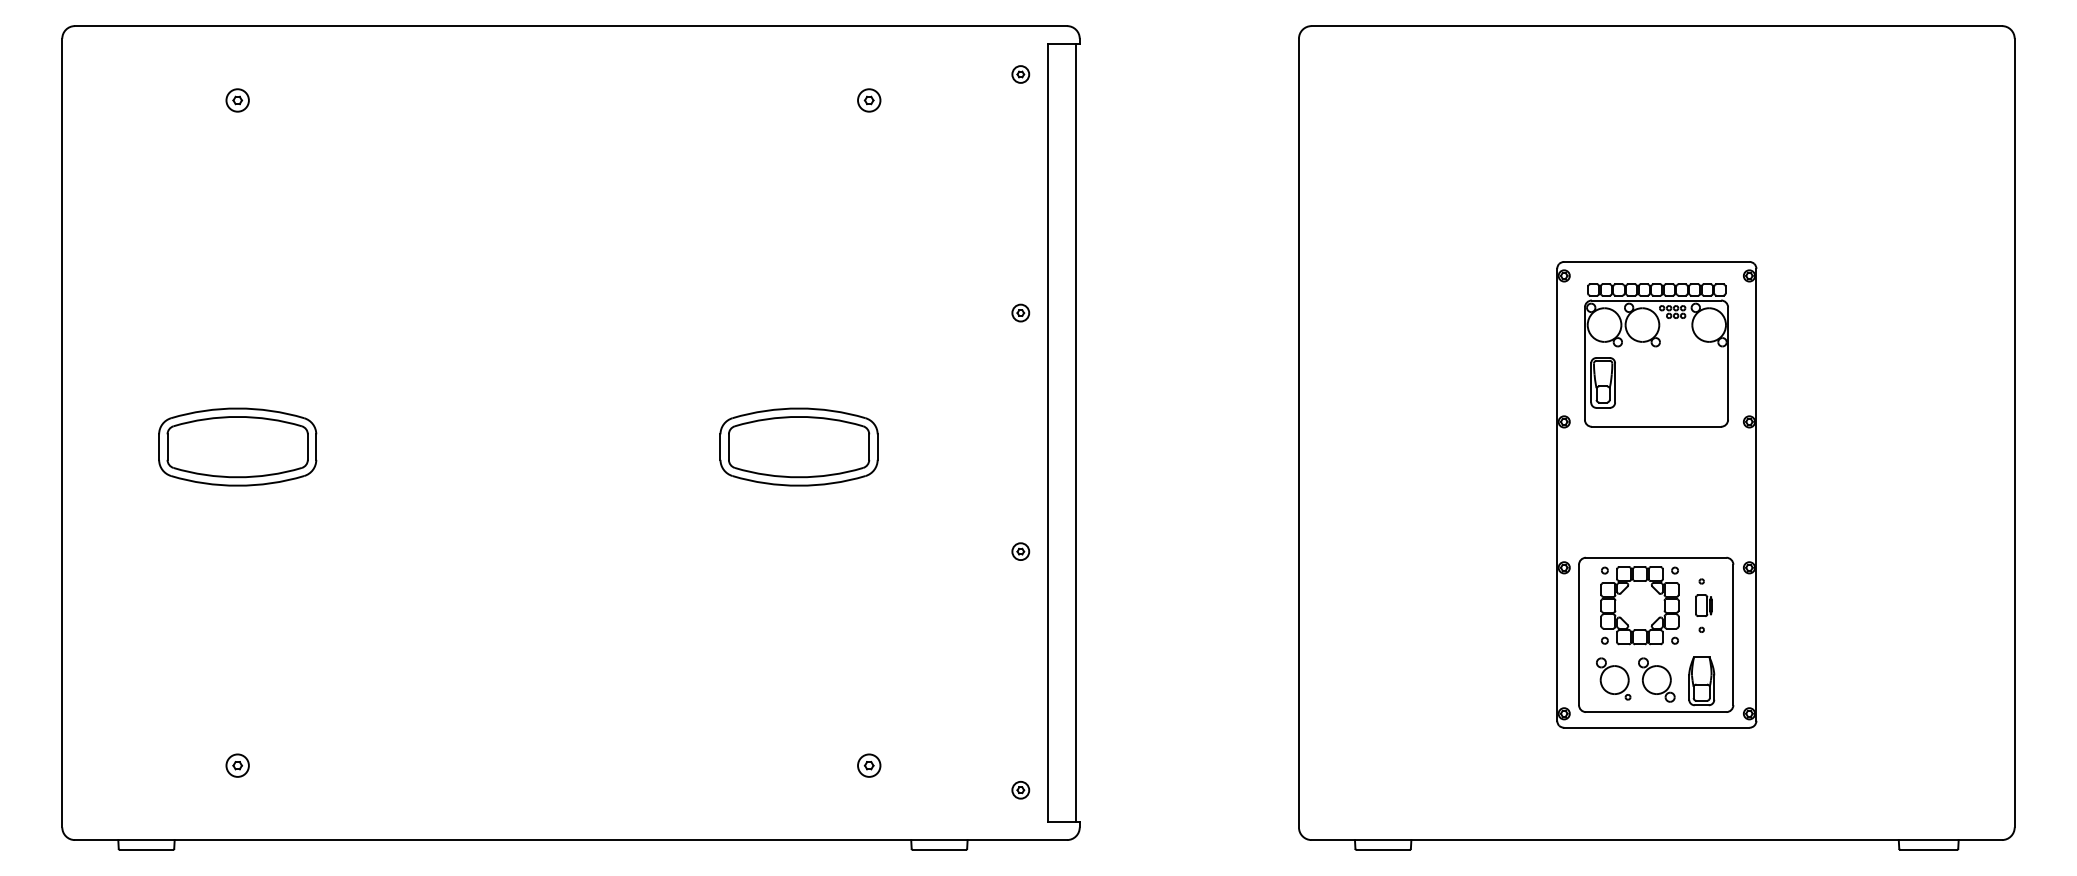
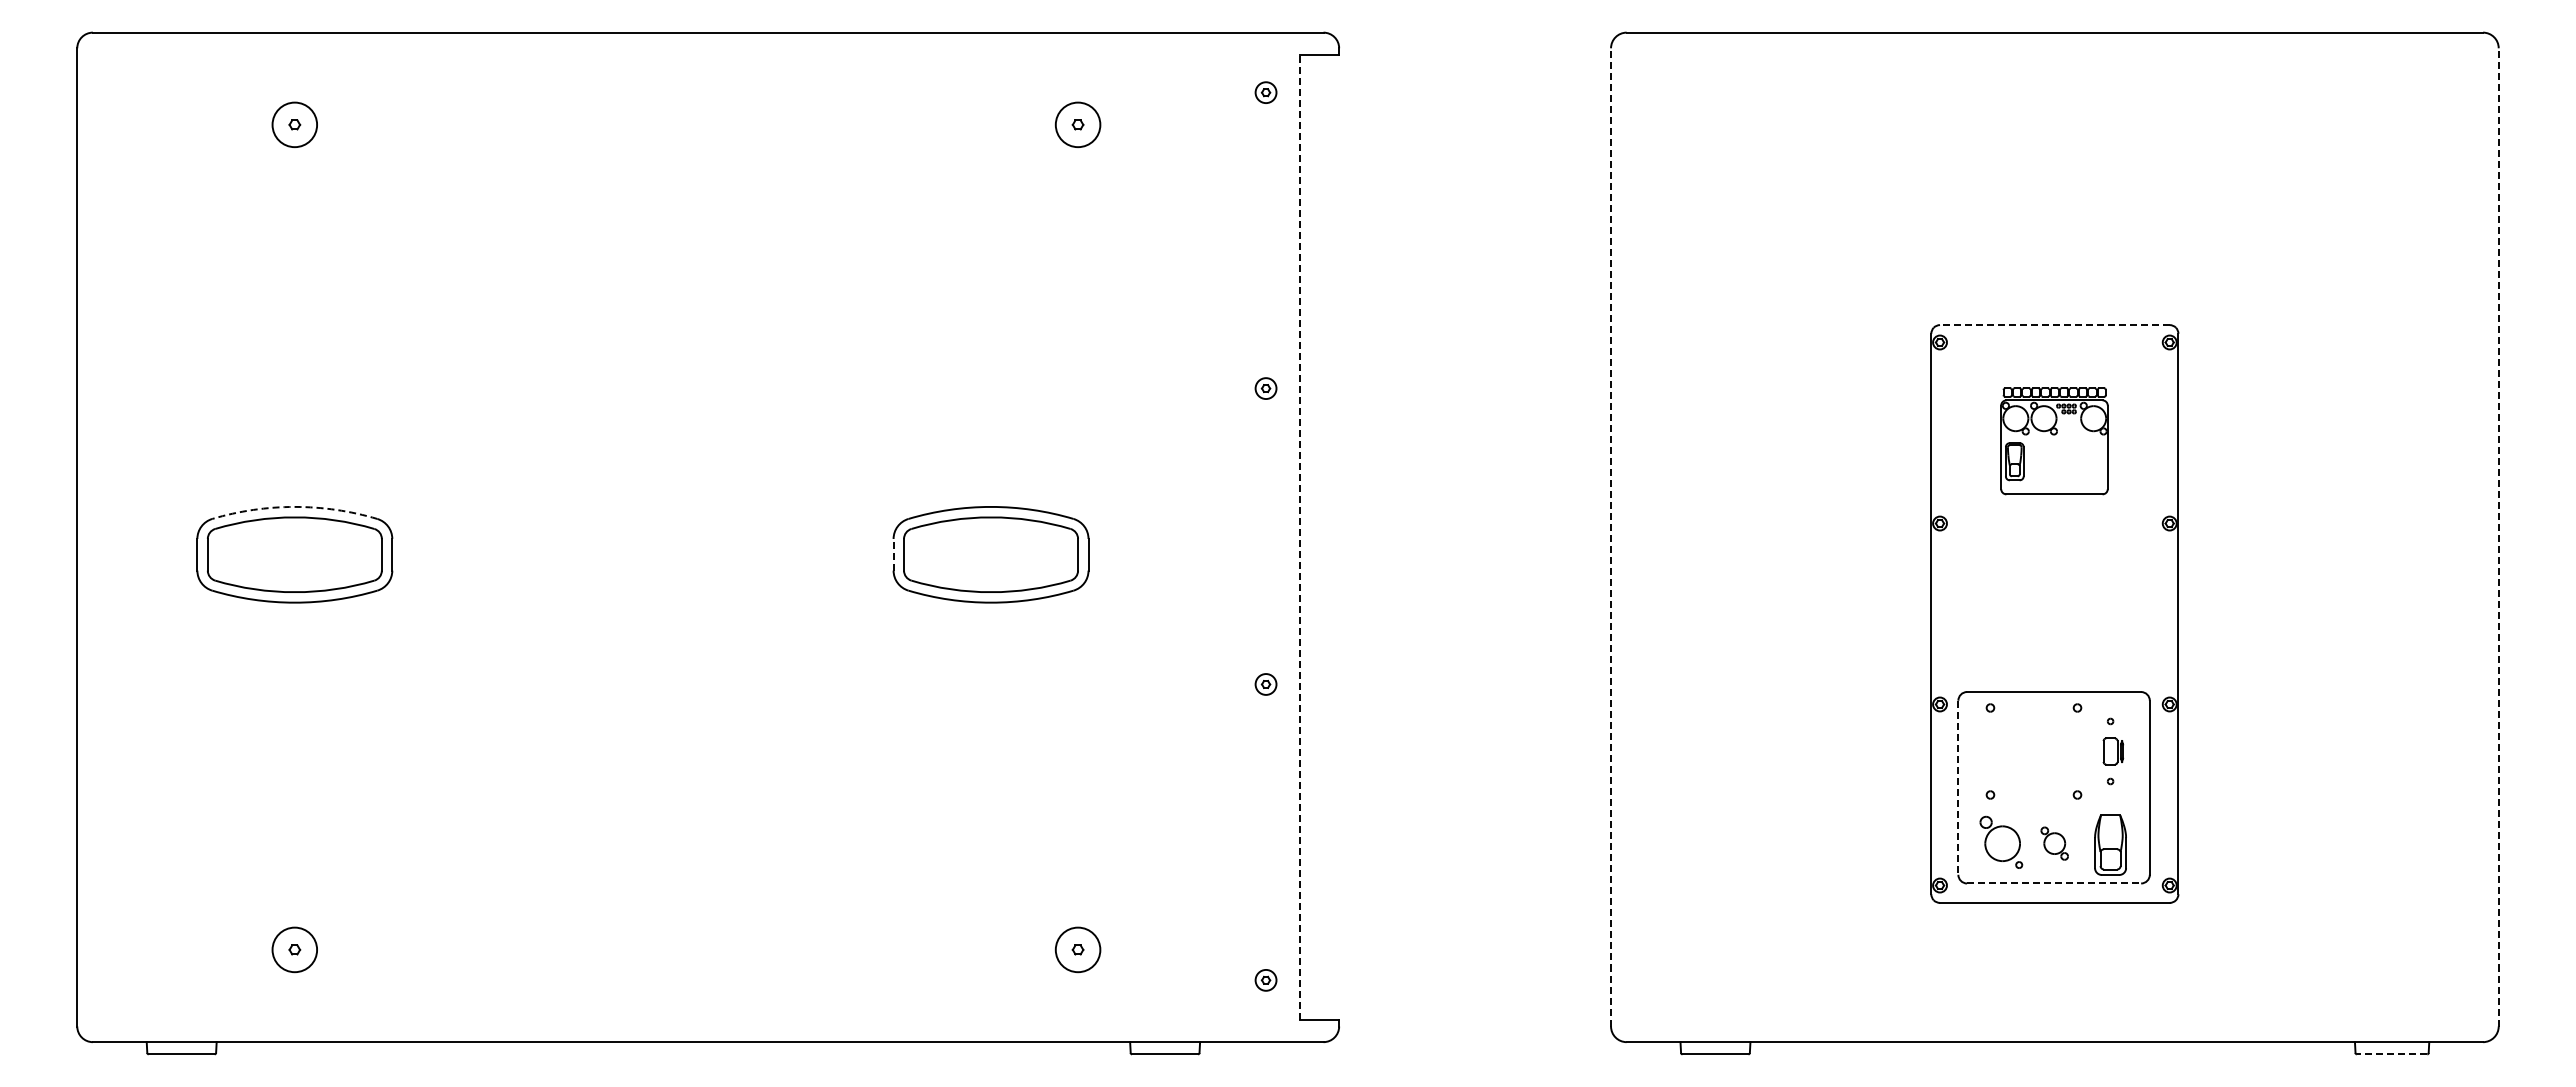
circle: (237, 100) -> (294, 124), size x1.6
circle: (869, 100) -> (1078, 124), size x1.6
line: (1656, 262) -> (2054, 325), solid -> dashed
part: (1656, 355) -> (2054, 441), size x0.6
arc: (237, 408) -> (294, 506), solid -> dashed
line: (1047, 432) -> (1299, 536), solid -> dashed
line: (1299, 432) -> (1611, 536), solid -> dashed
line: (2014, 432) -> (2498, 536), solid -> dashed
line: (1075, 433) -> (1333, 537), removed
line: (720, 446) -> (893, 554), solid -> dashed
part: (1639, 605) -> (2033, 751), removed
line: (1579, 635) -> (1958, 788), solid -> dashed
part: (1656, 679) -> (2054, 843), size x0.6
line: (1656, 712) -> (2054, 883), solid -> dashed
circle: (237, 765) -> (294, 949), size x1.6
circle: (869, 765) -> (1078, 949), size x1.6
line: (1928, 850) -> (2391, 1054), solid -> dashed

